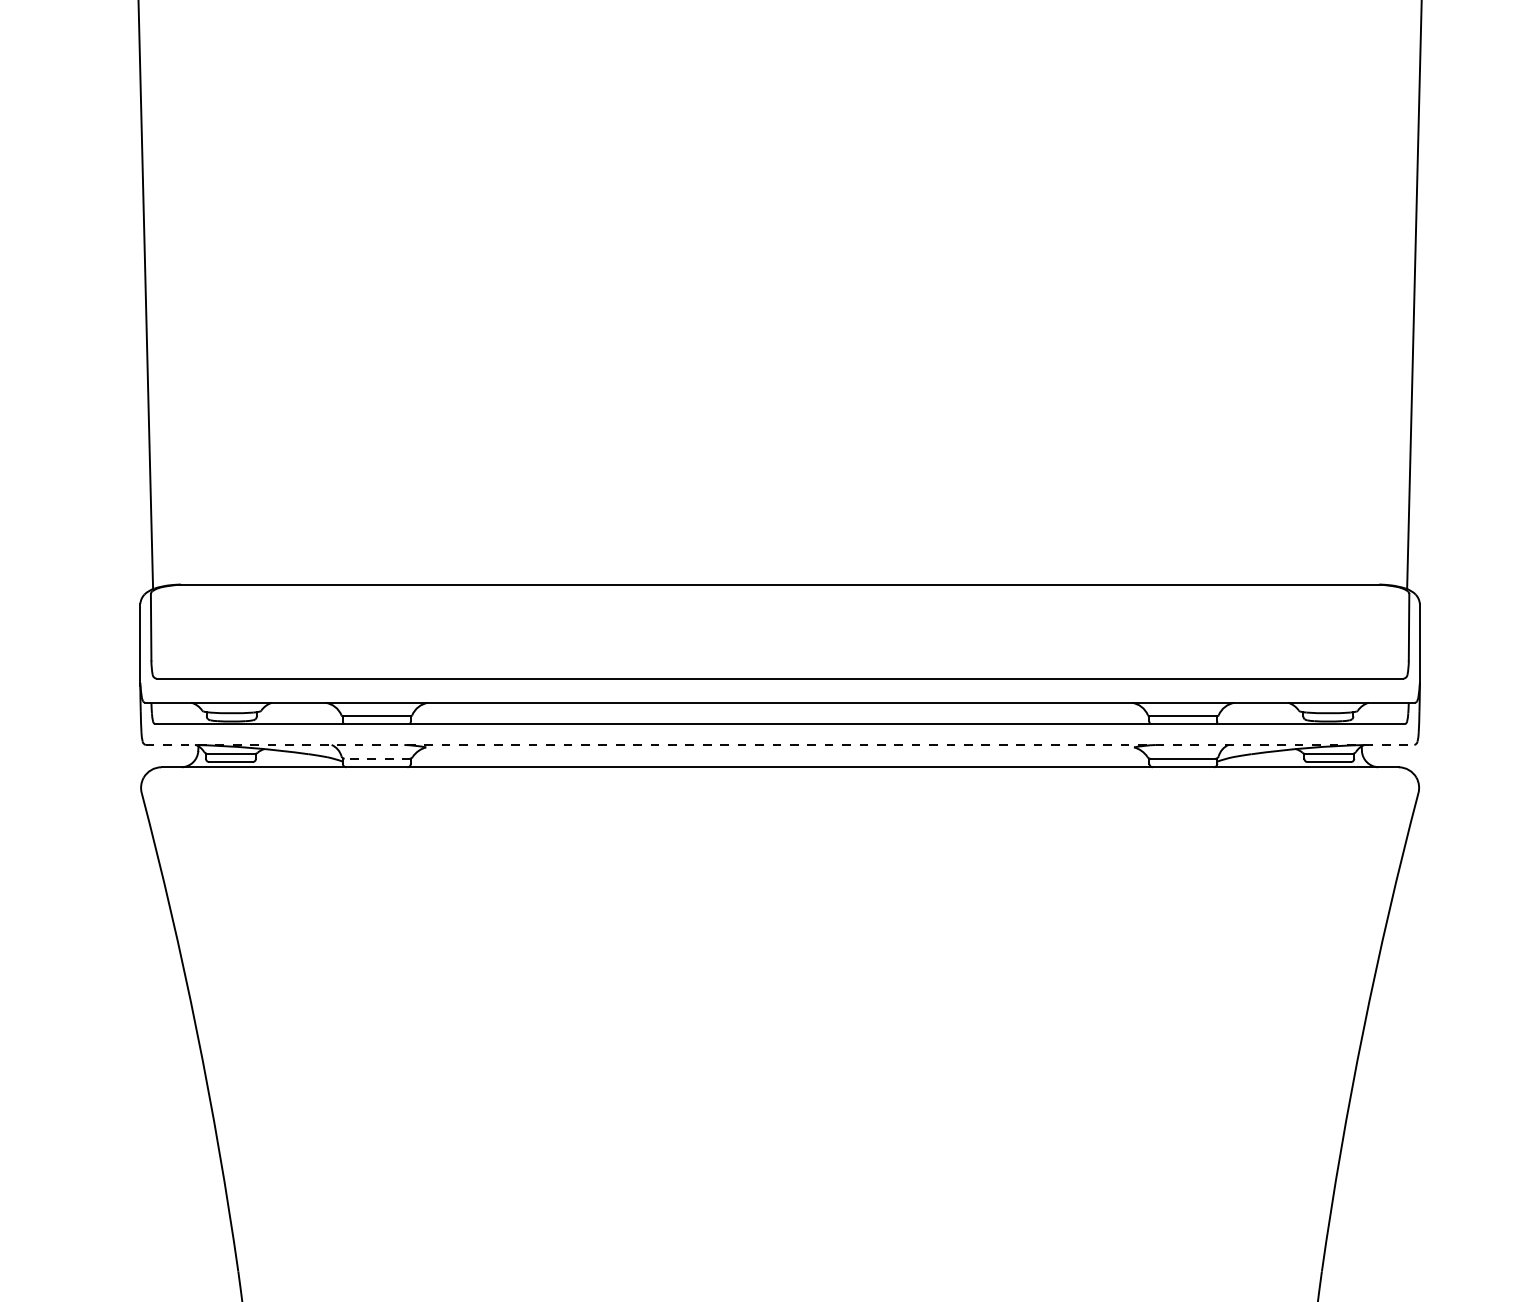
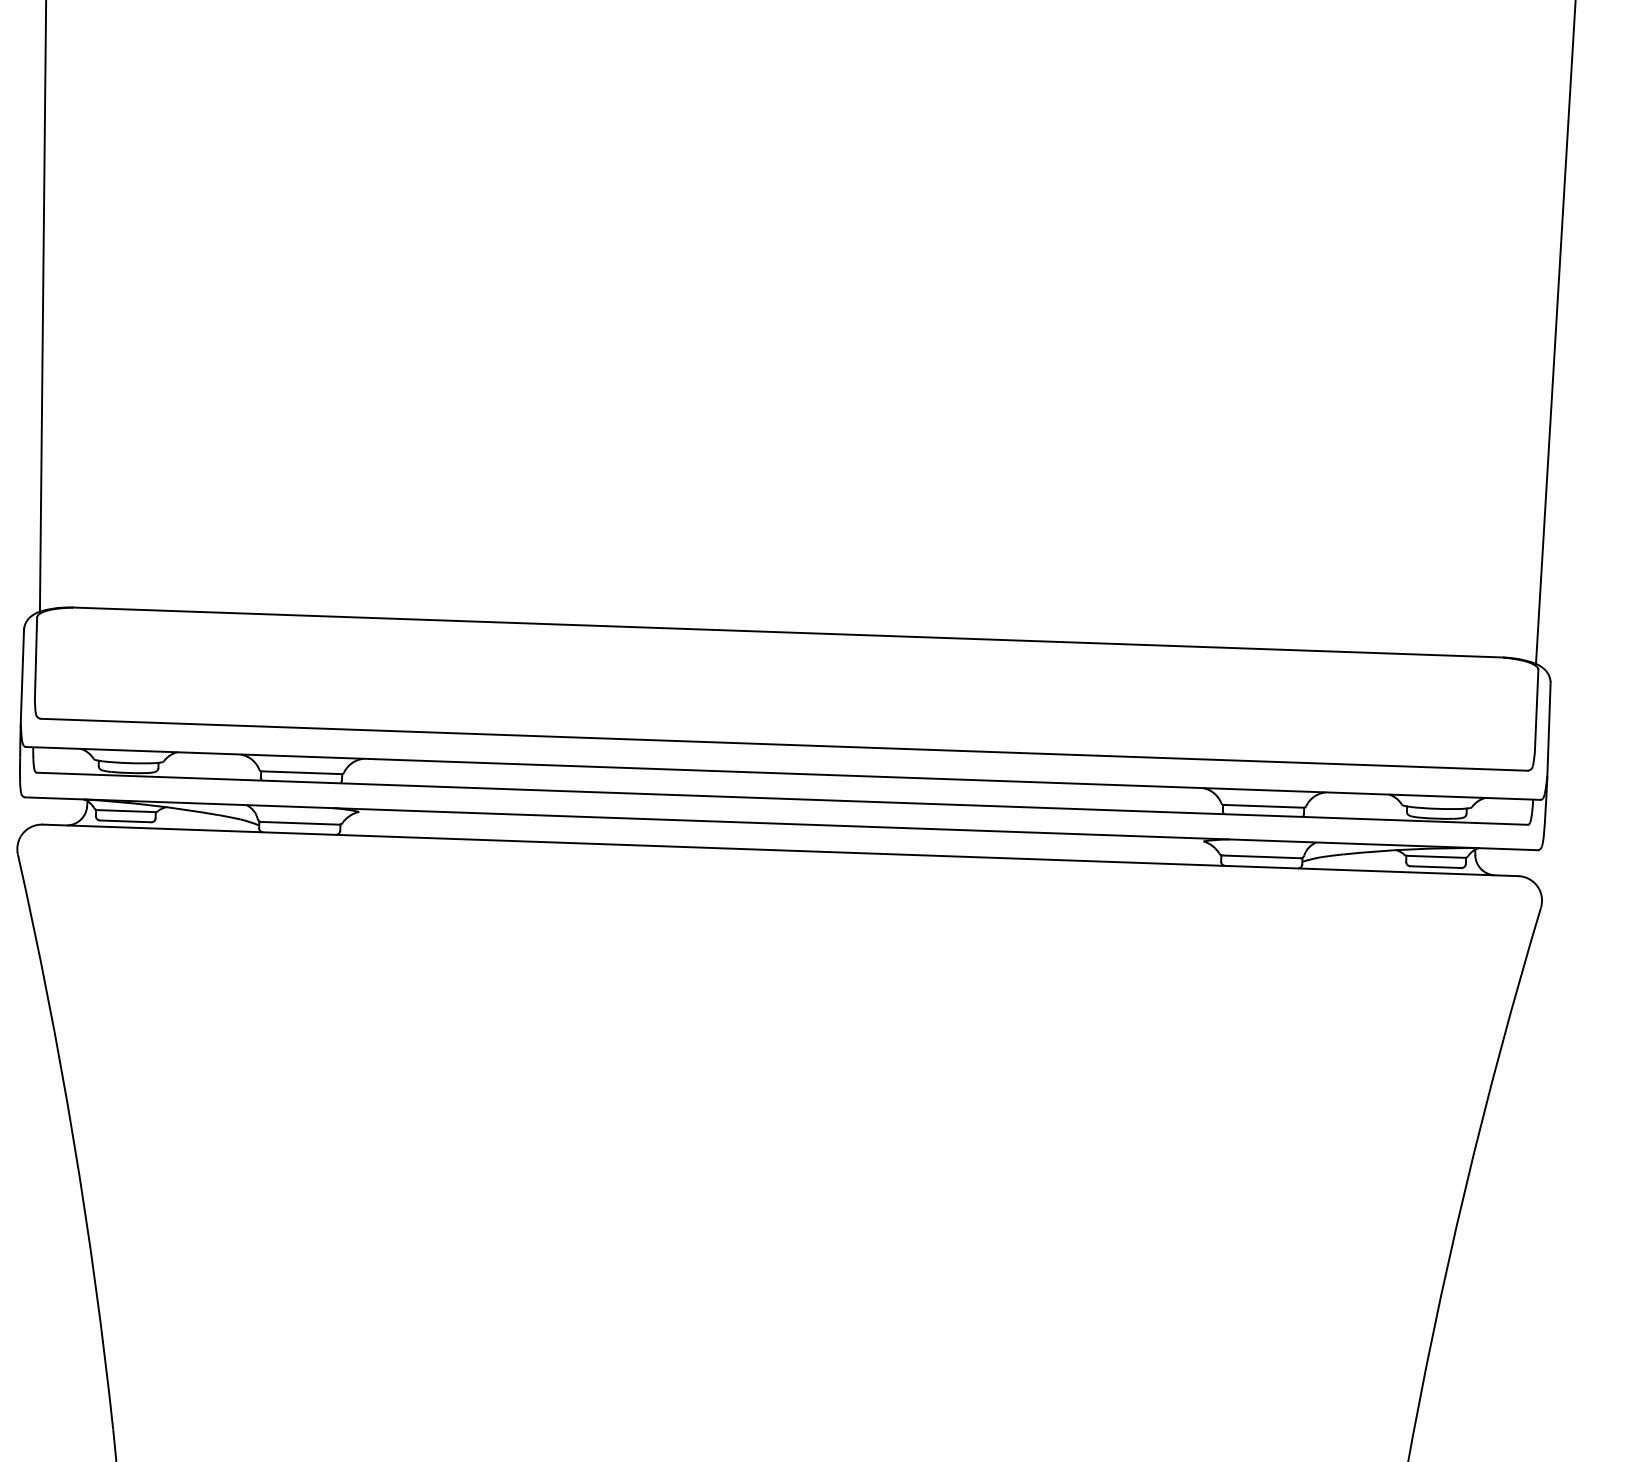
line: (780, 745) -> (781, 824), dashed -> solid
line: (376, 758) -> (299, 823), dashed -> solid

